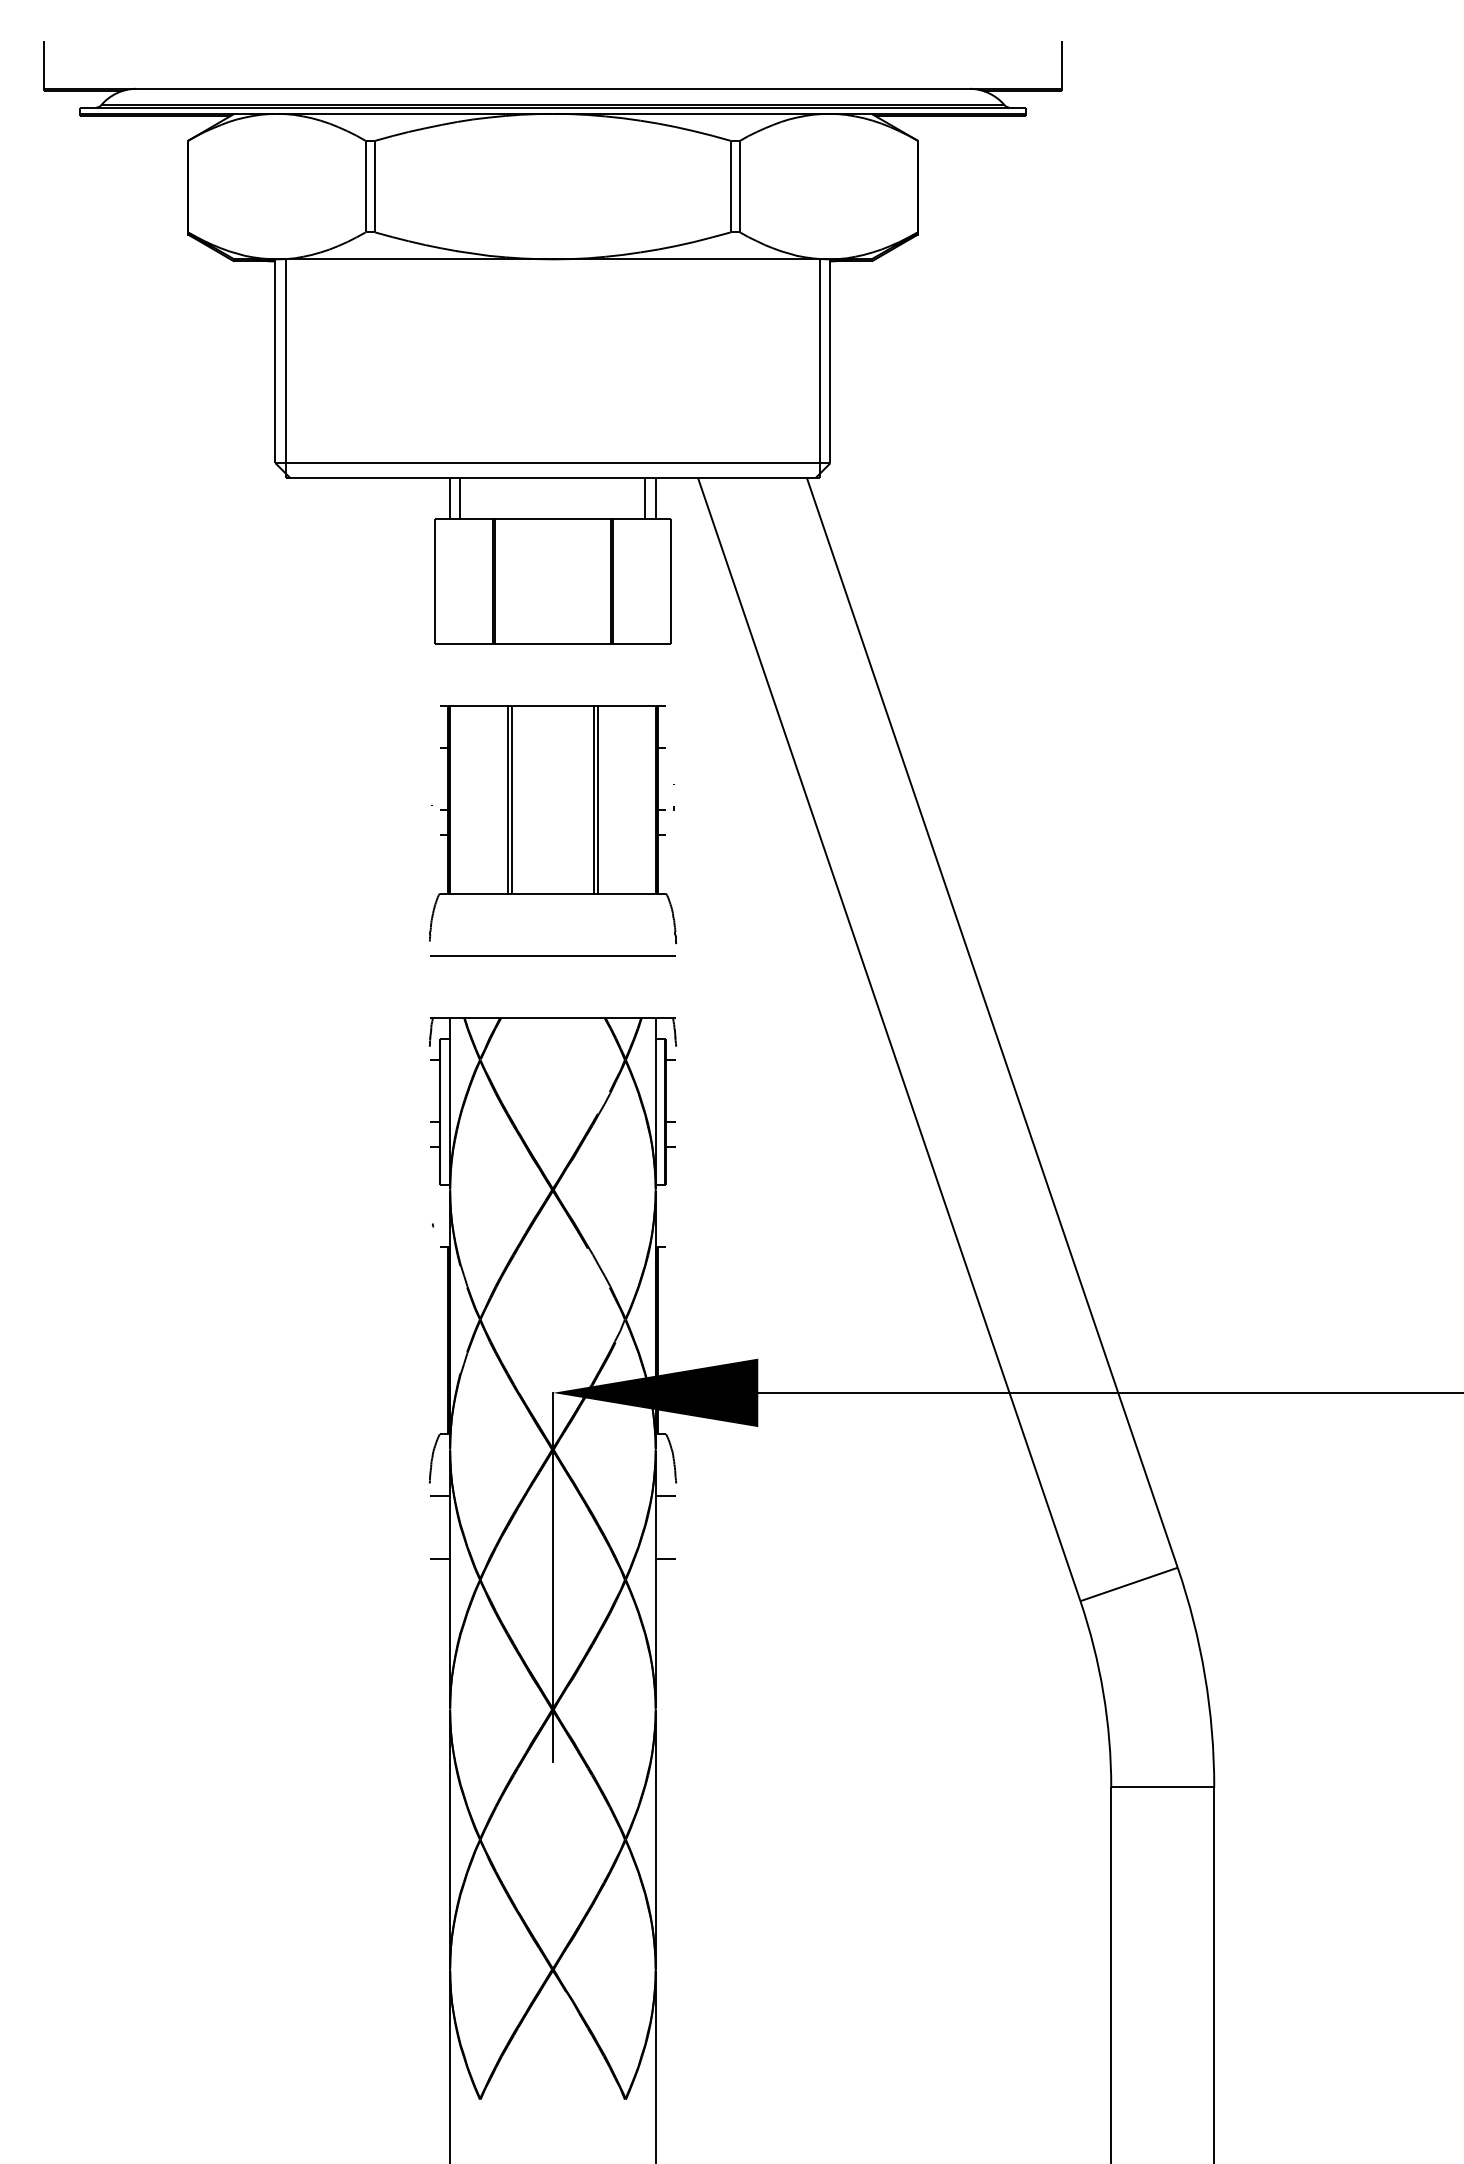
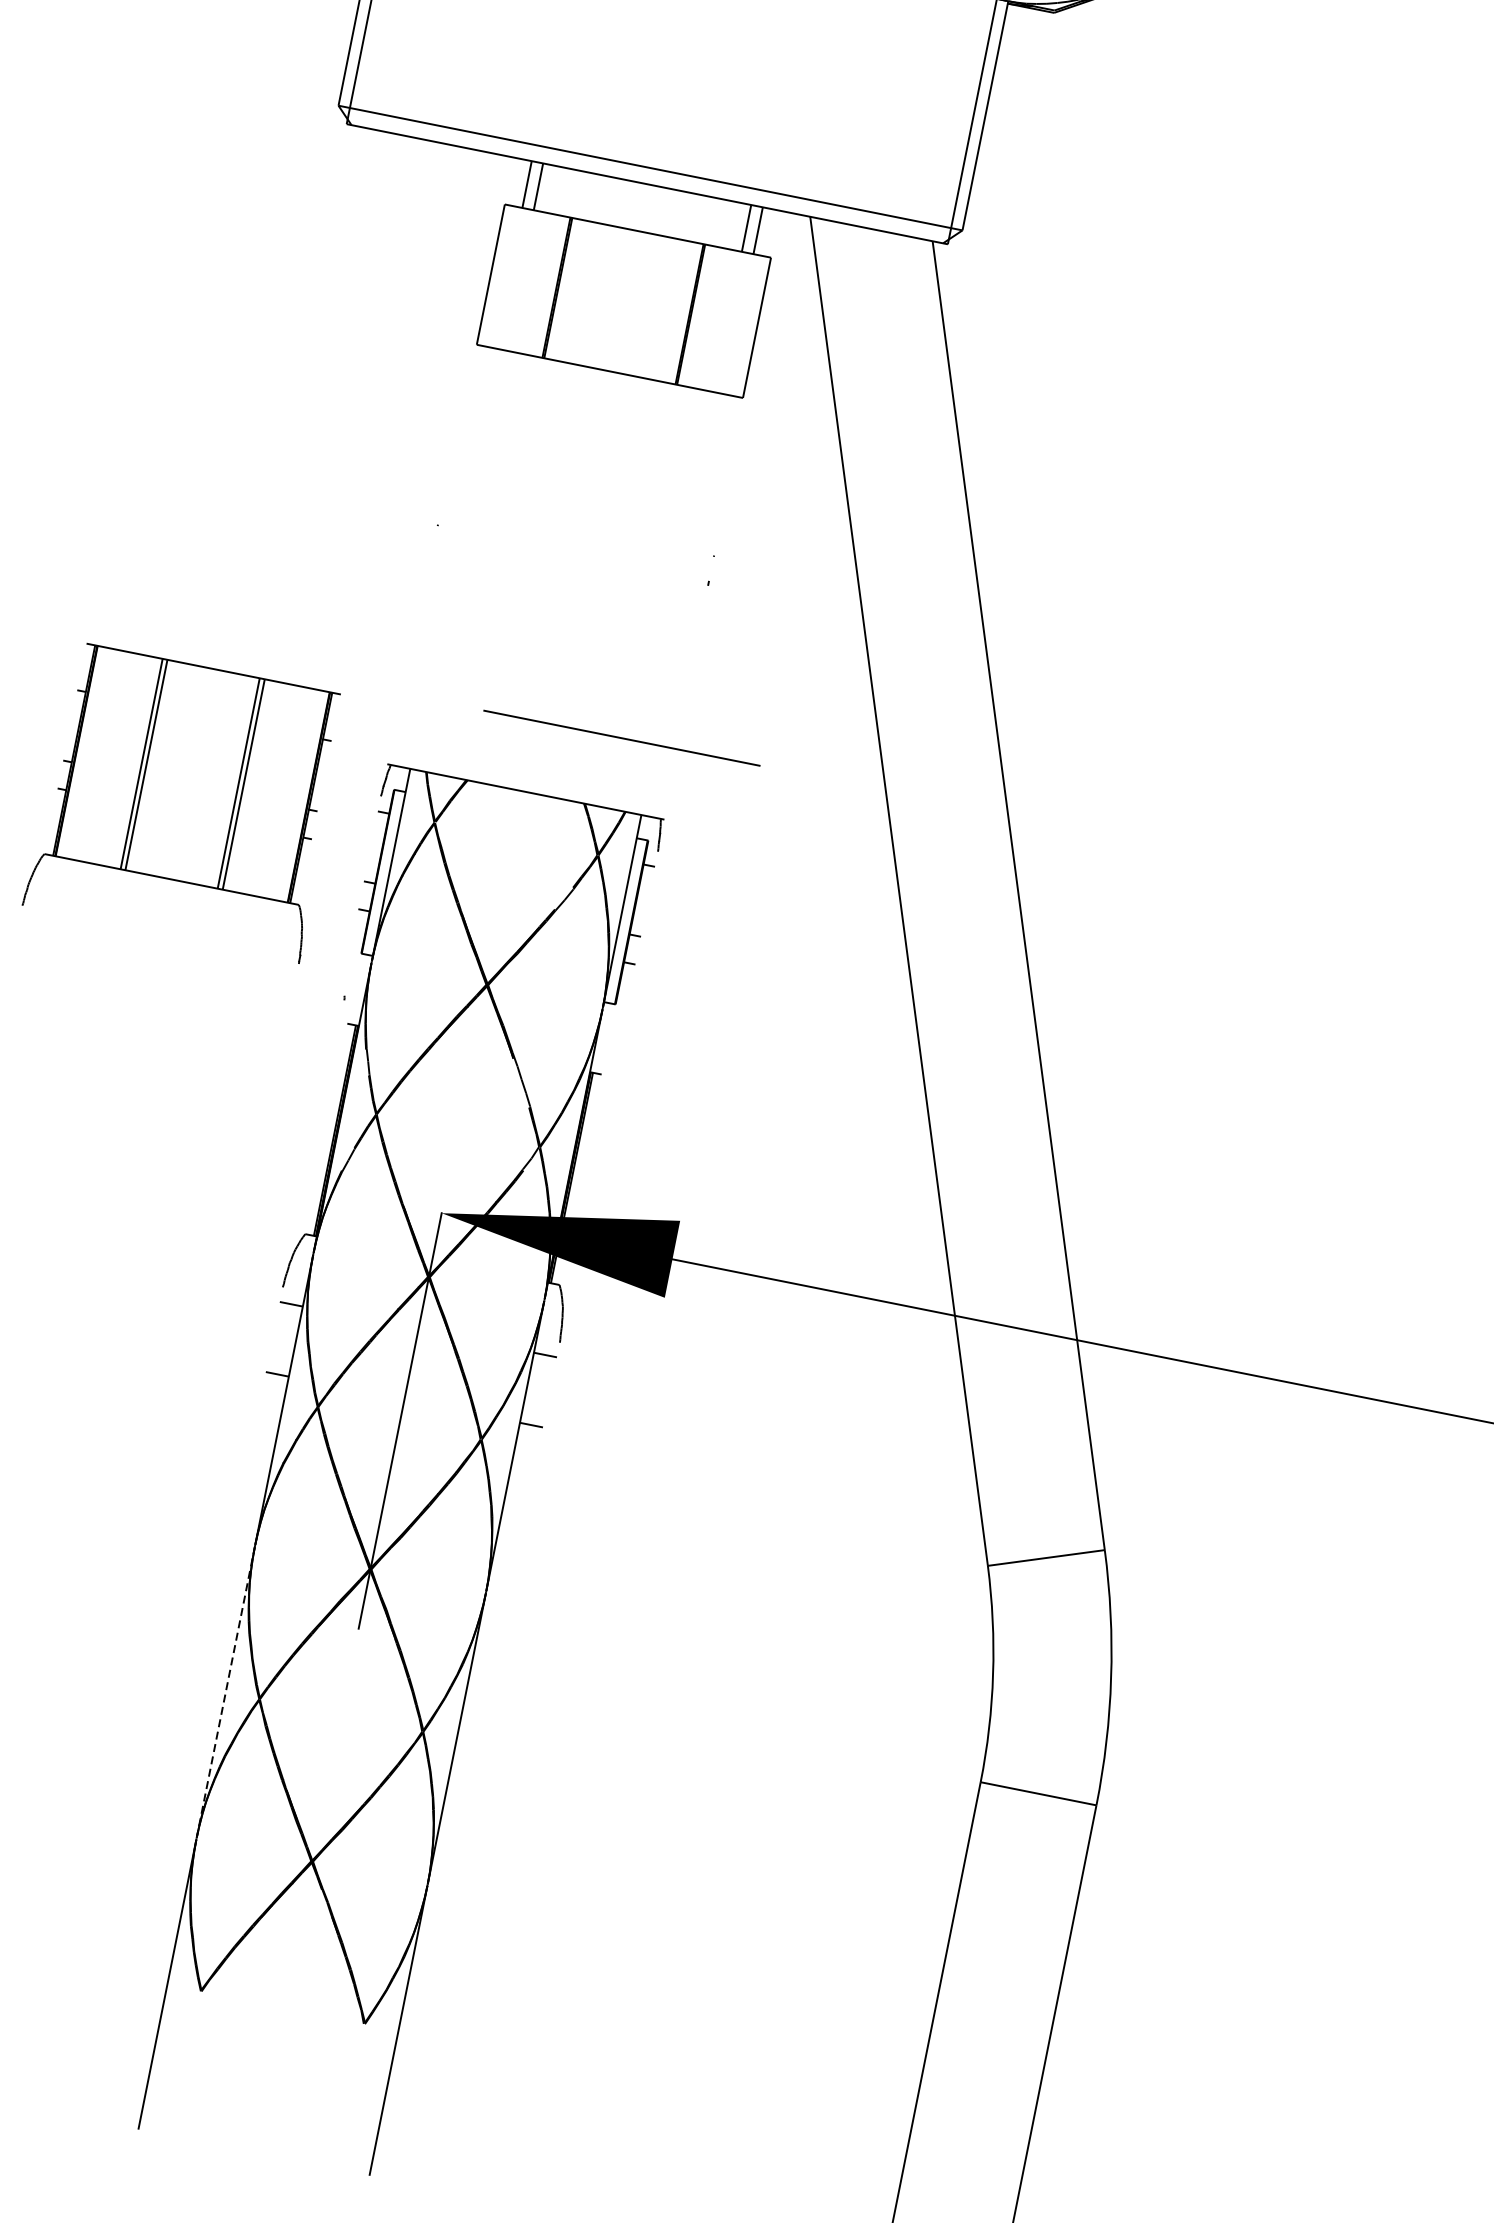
part: (553, 824) -> (187, 801), moved
line: (552, 955) -> (621, 737), moved
line: (450, 1839) -> (226, 1692), solid -> dashed

